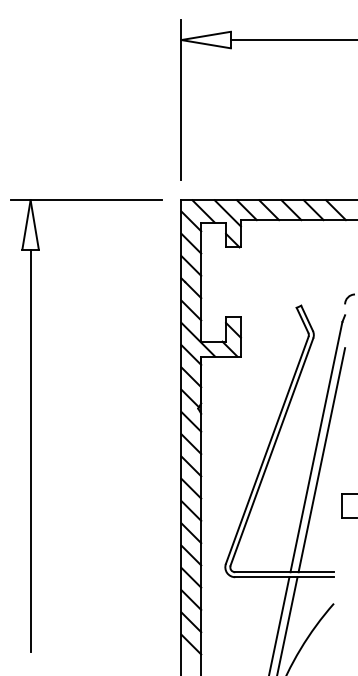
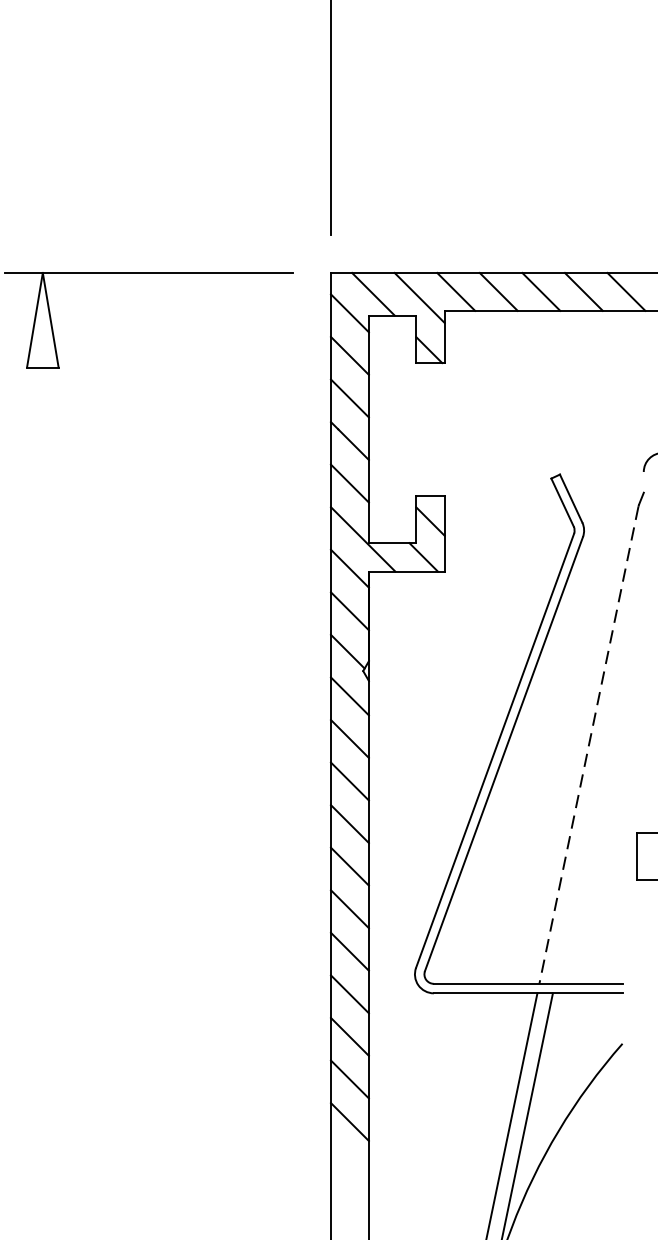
line: (316, 447) -> (589, 745), solid -> dashed
line: (30, 450) -> (42, 751), removed
line: (321, 460) -> (598, 770), removed

